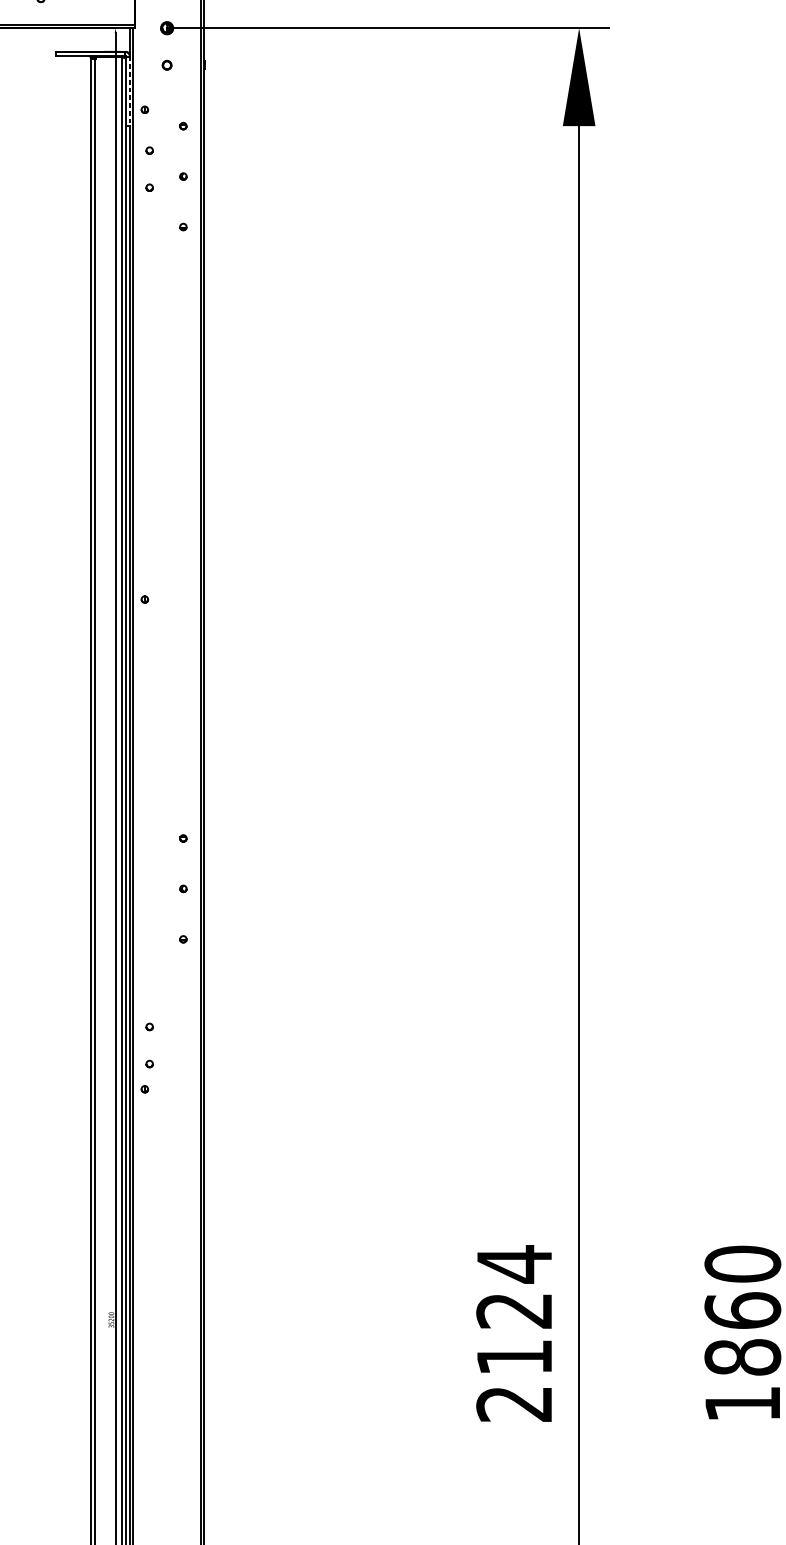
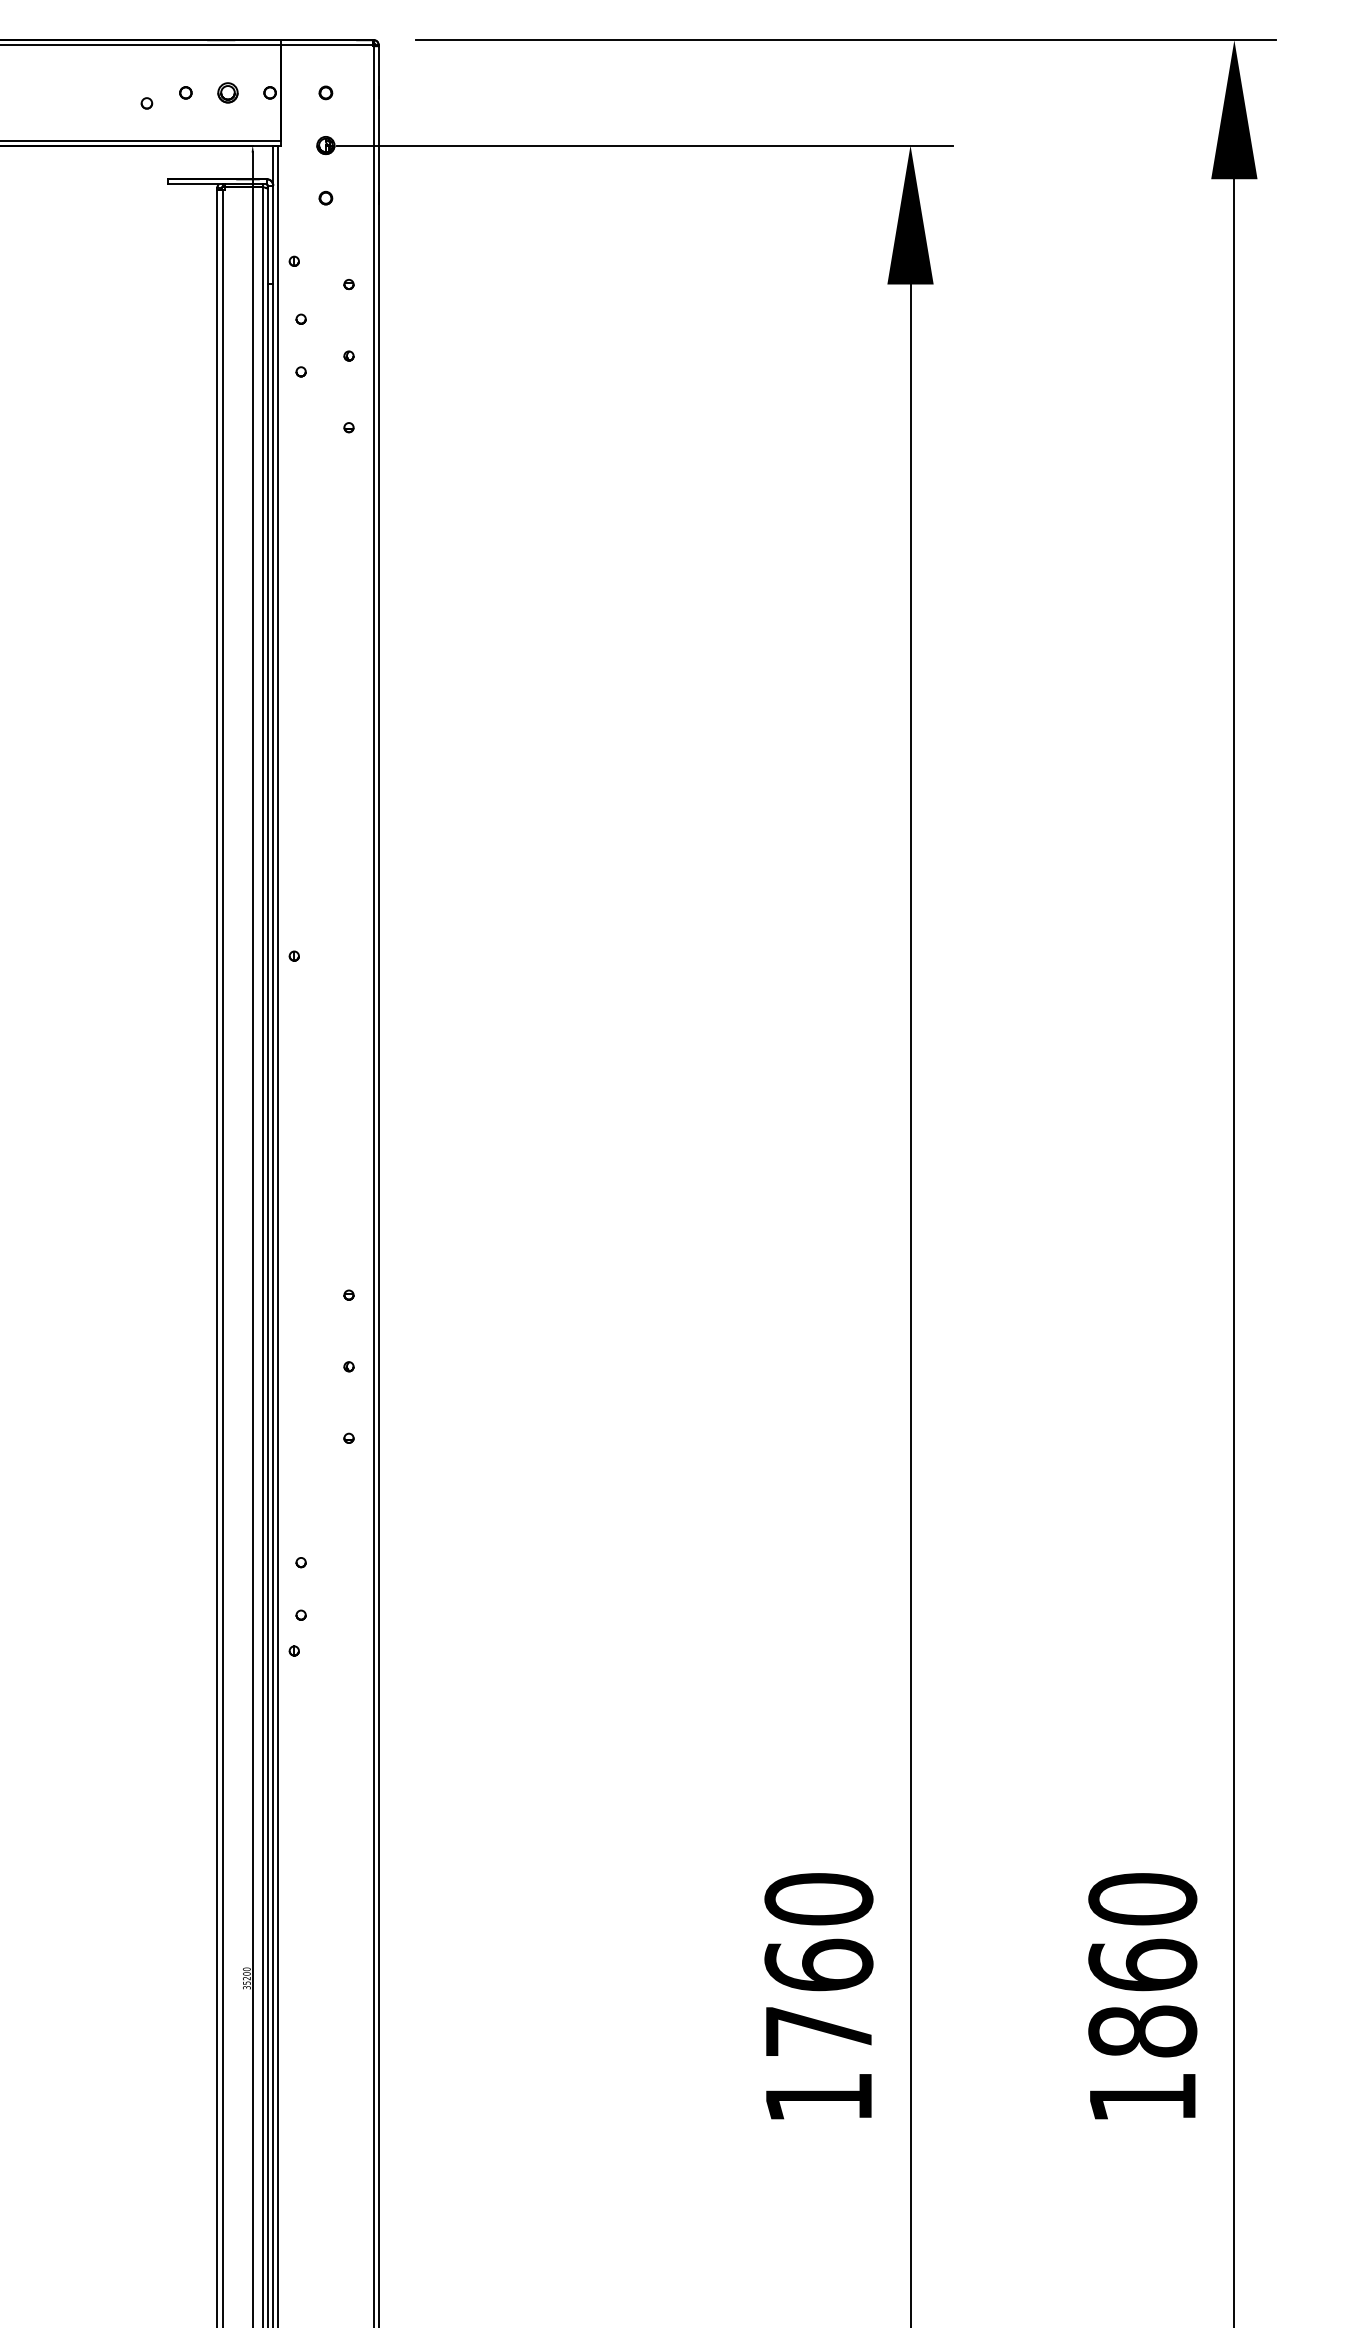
line: (130, 91) -> (273, 235), dashed -> solid
text: (514, 1333) -> (818, 1997), 2124 -> 1760

